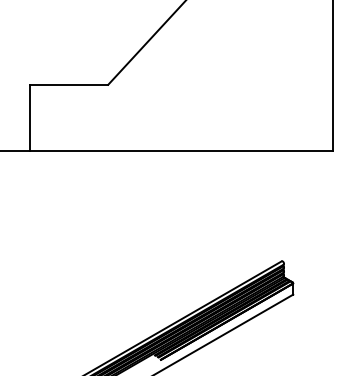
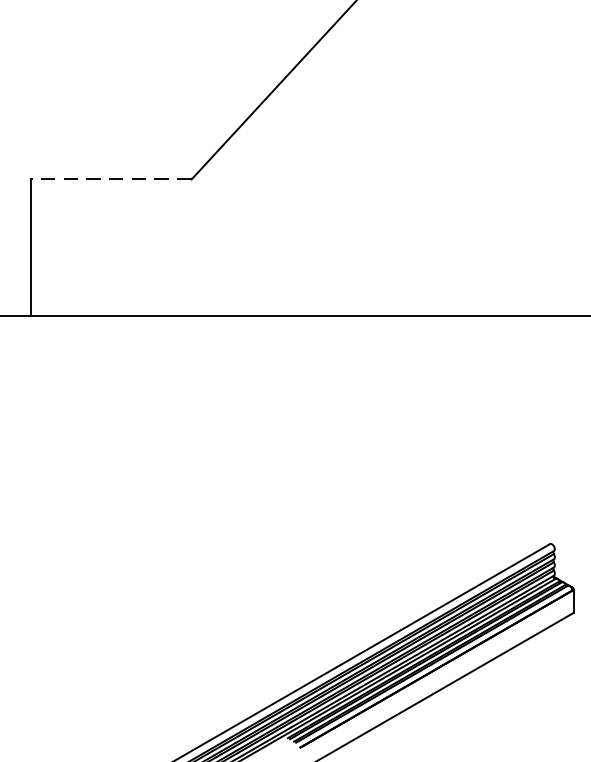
line: (69, 84) -> (111, 178), solid -> dashed

